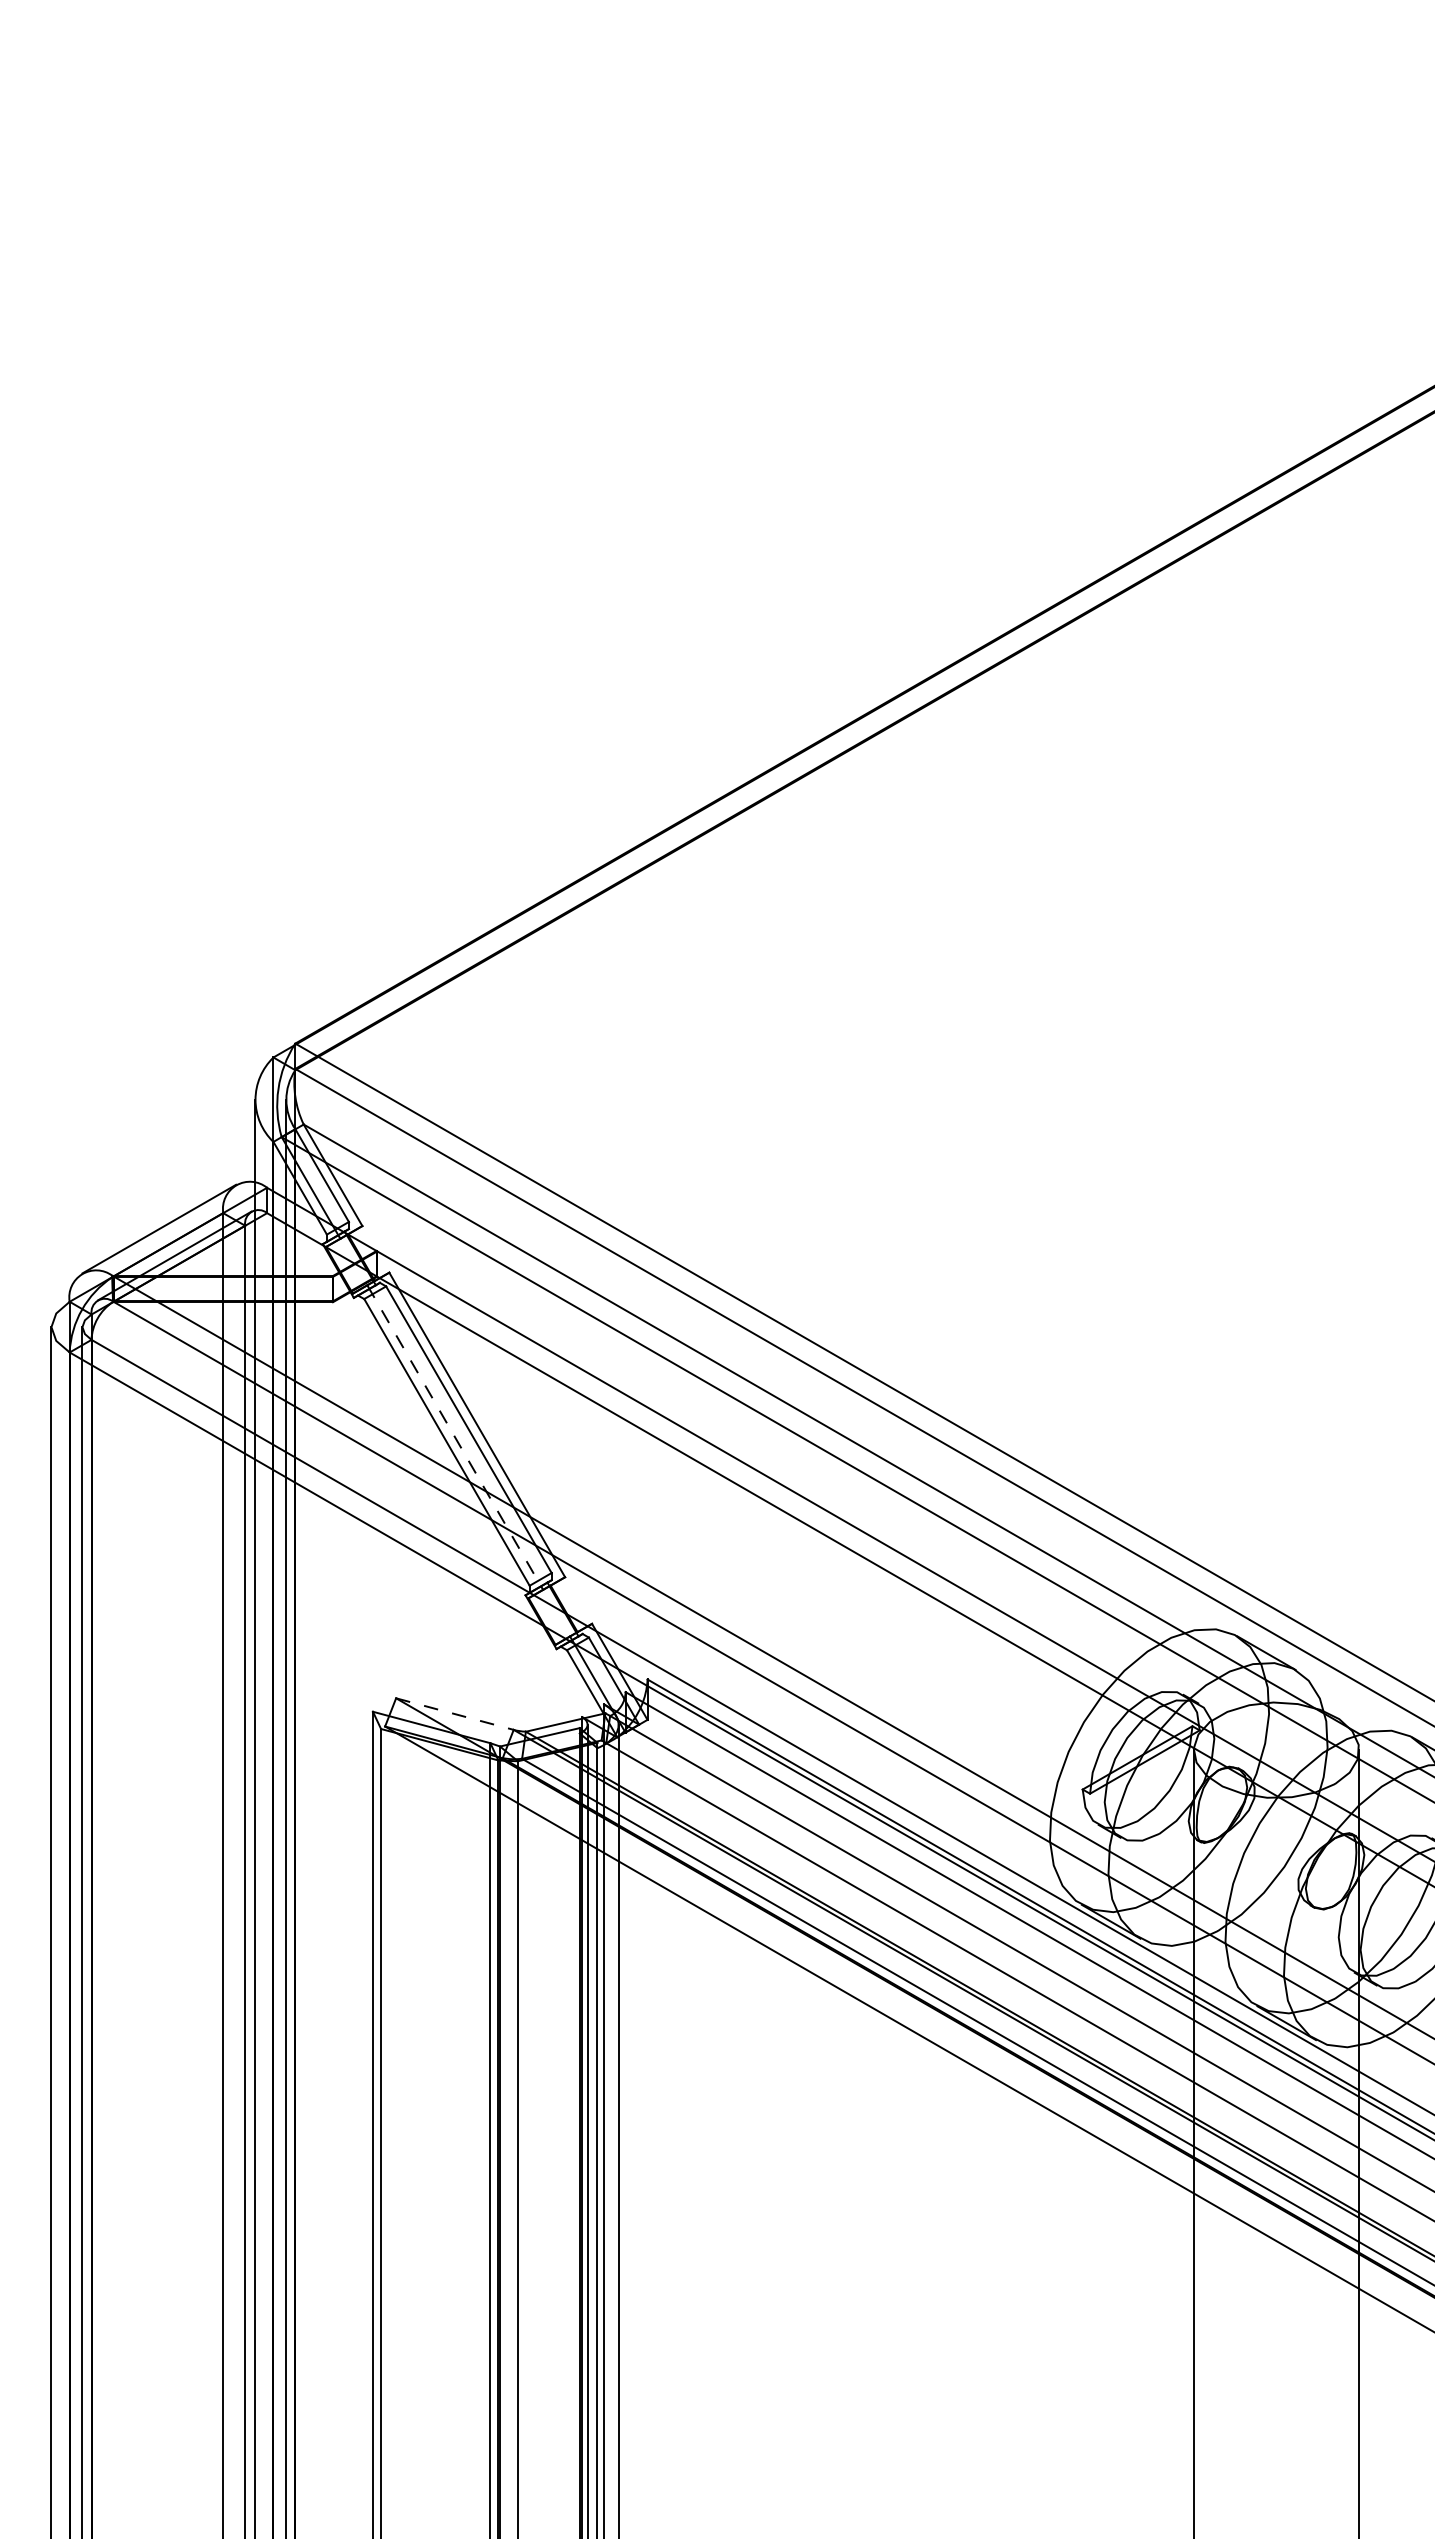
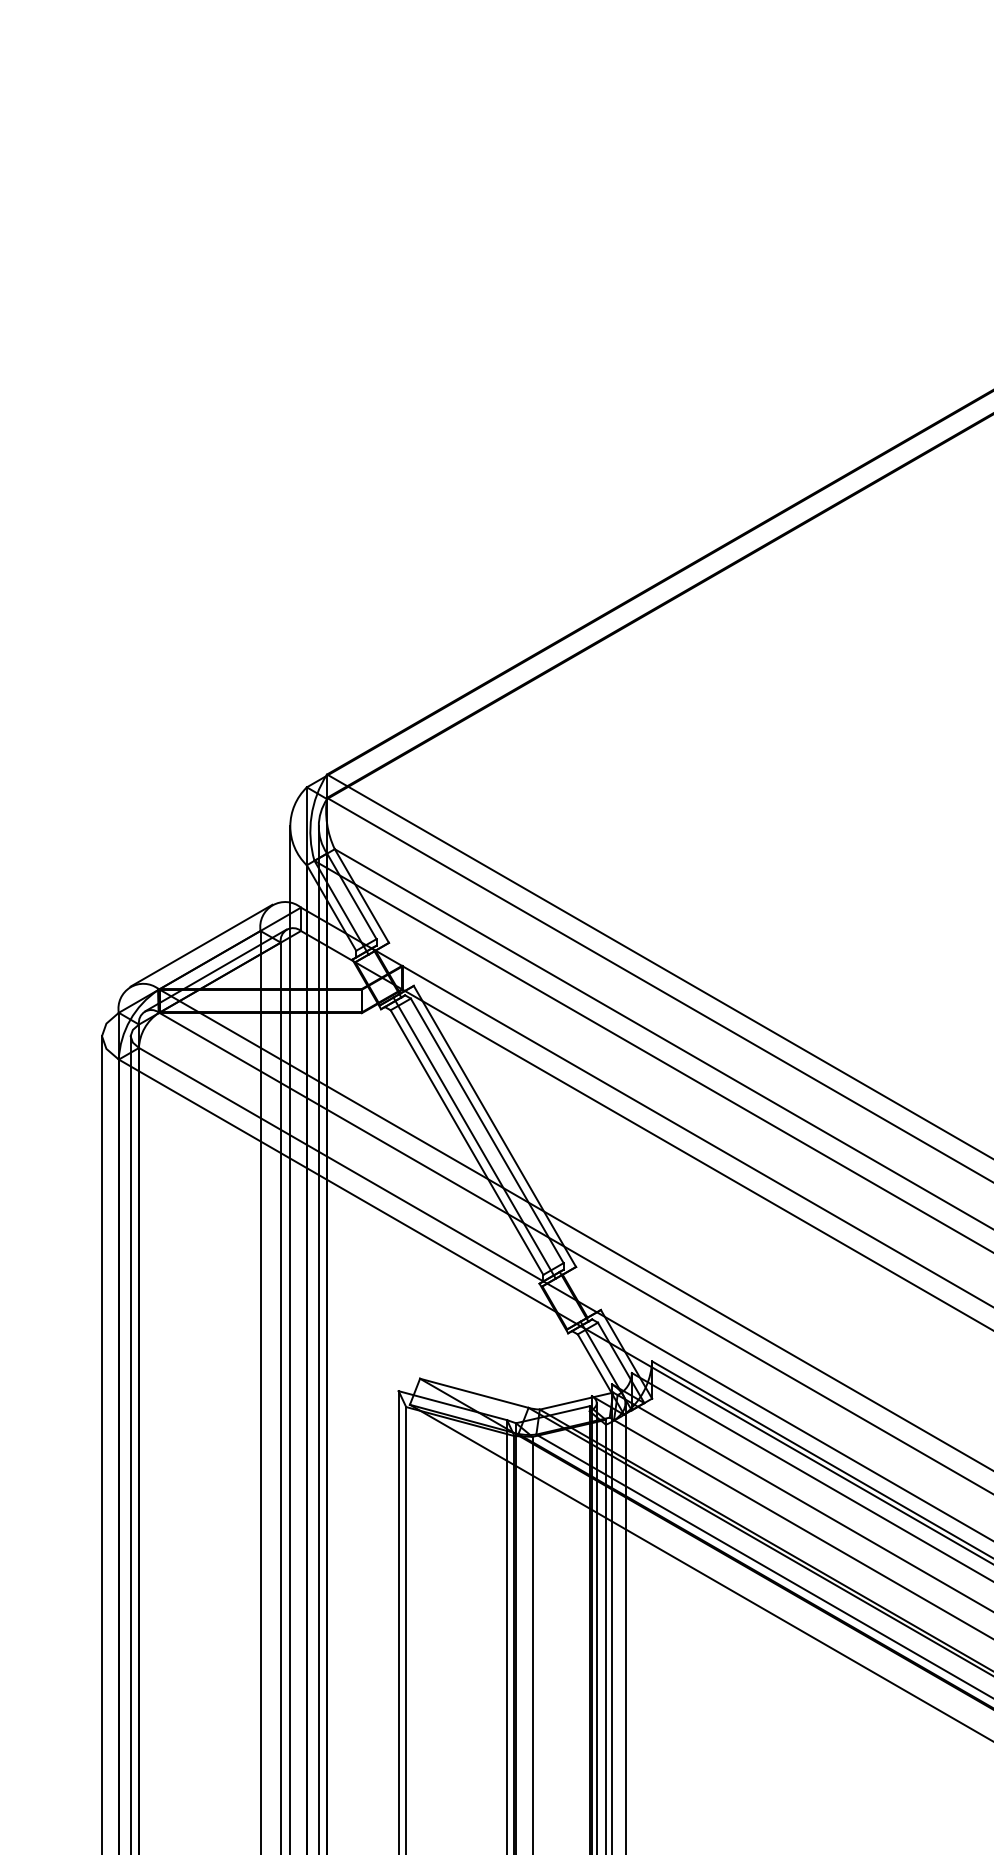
line: (455, 1437) -> (474, 1138), dashed -> solid
line: (454, 1714) -> (473, 1393), dashed -> solid

